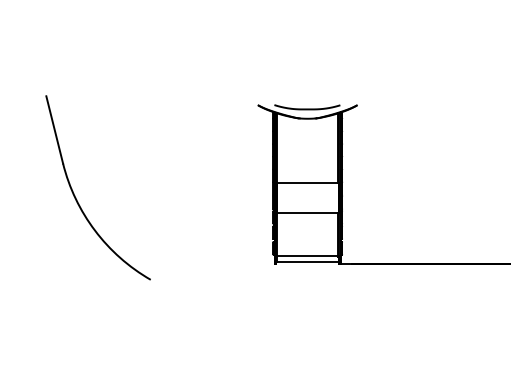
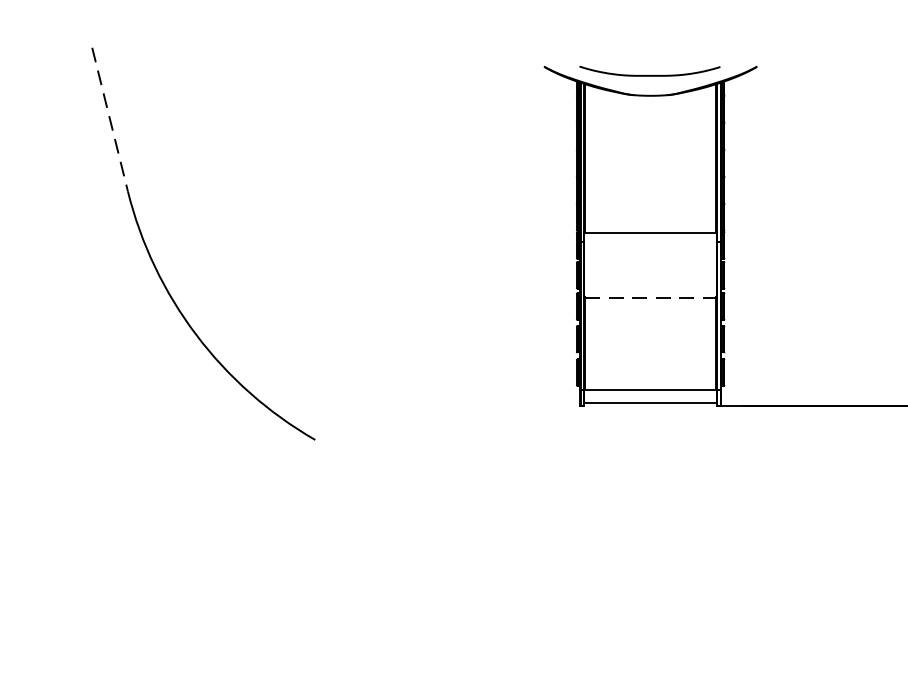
line: (54, 129) -> (109, 118), solid -> dashed
line: (307, 213) -> (650, 298), solid -> dashed

